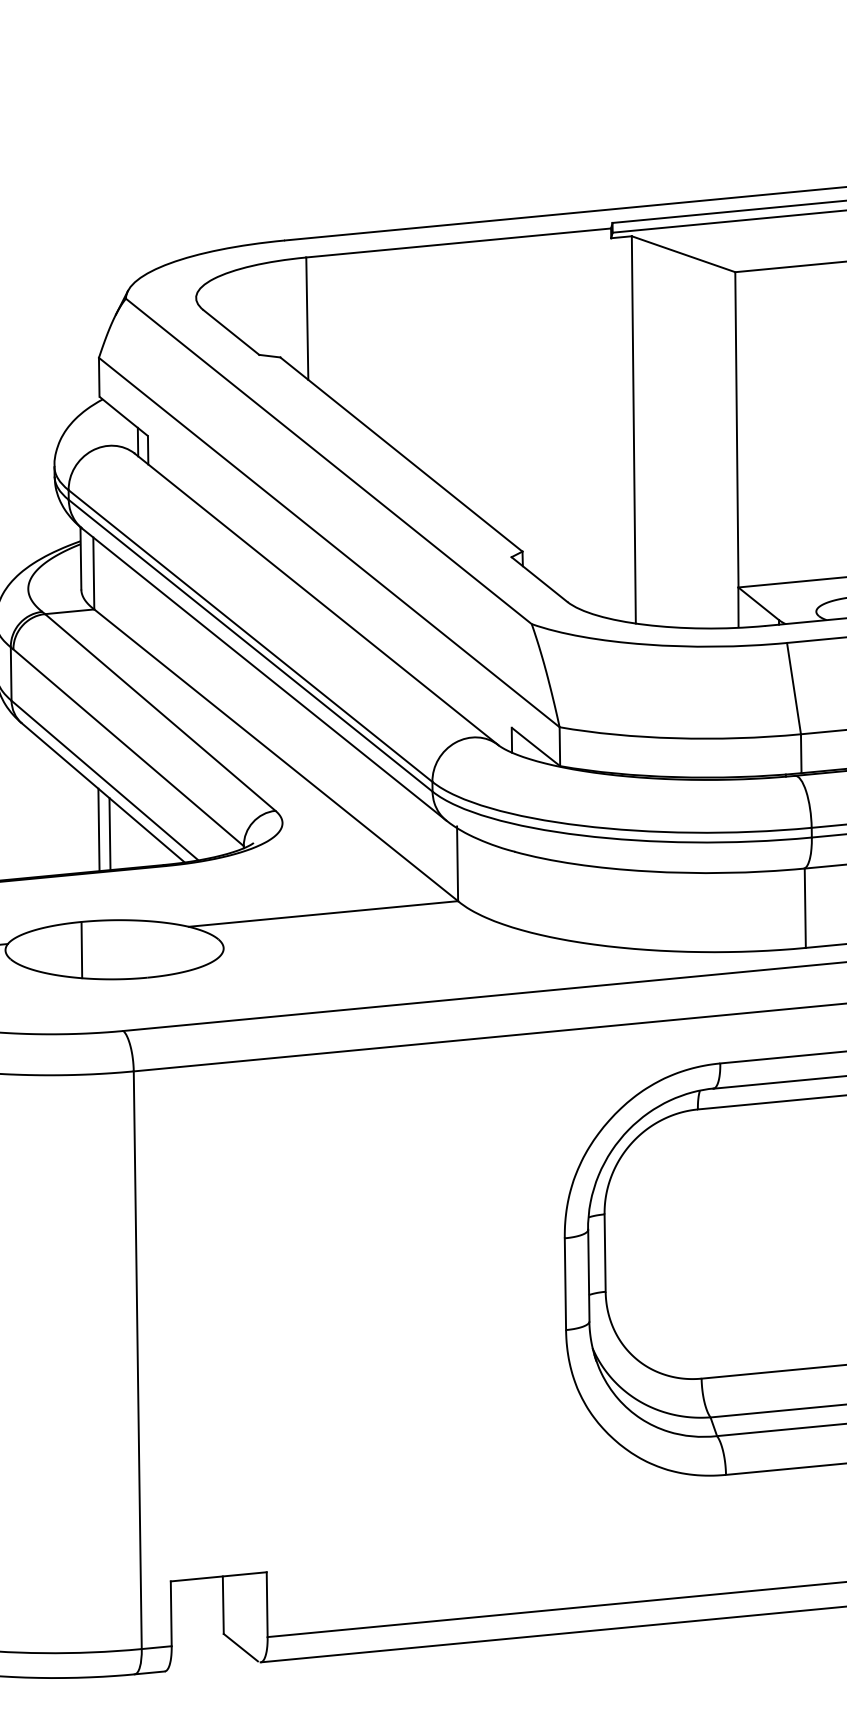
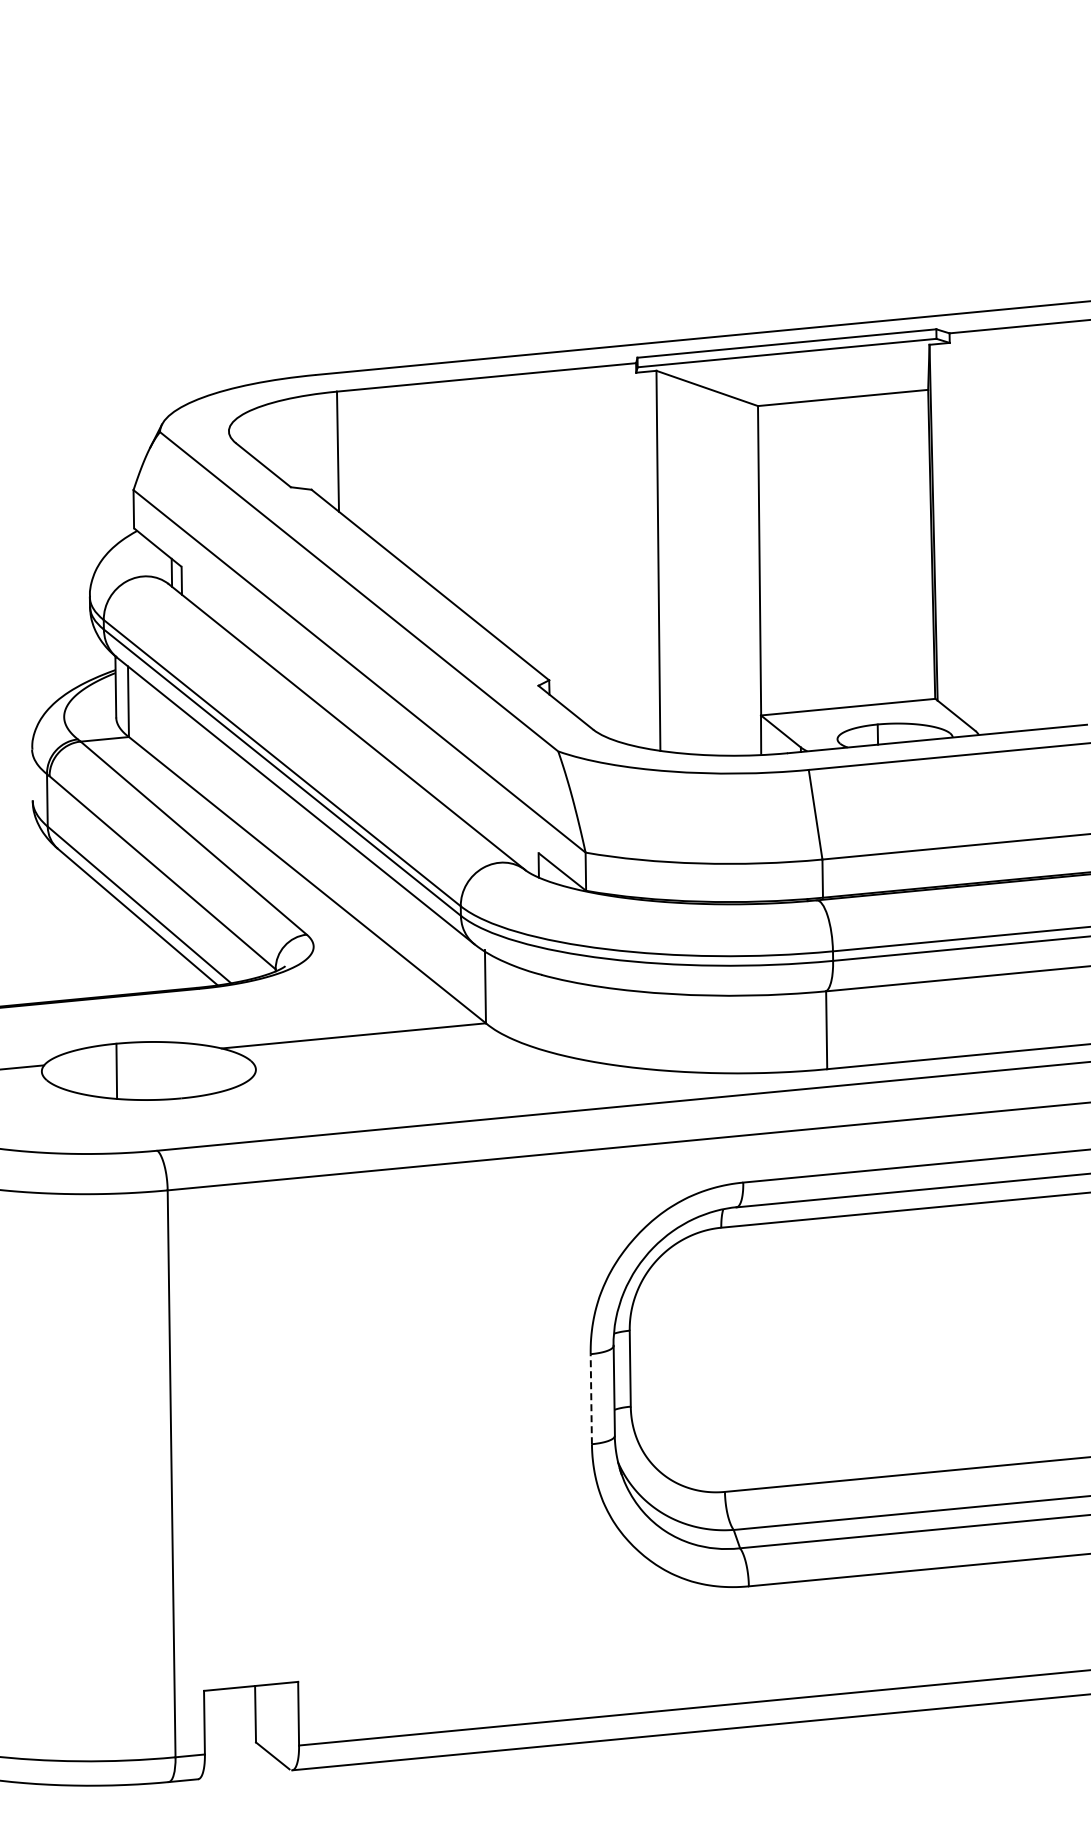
line: (98, 828) -> (133, 952), removed
line: (109, 834) -> (143, 957), removed
line: (565, 1283) -> (591, 1398), solid -> dashed

